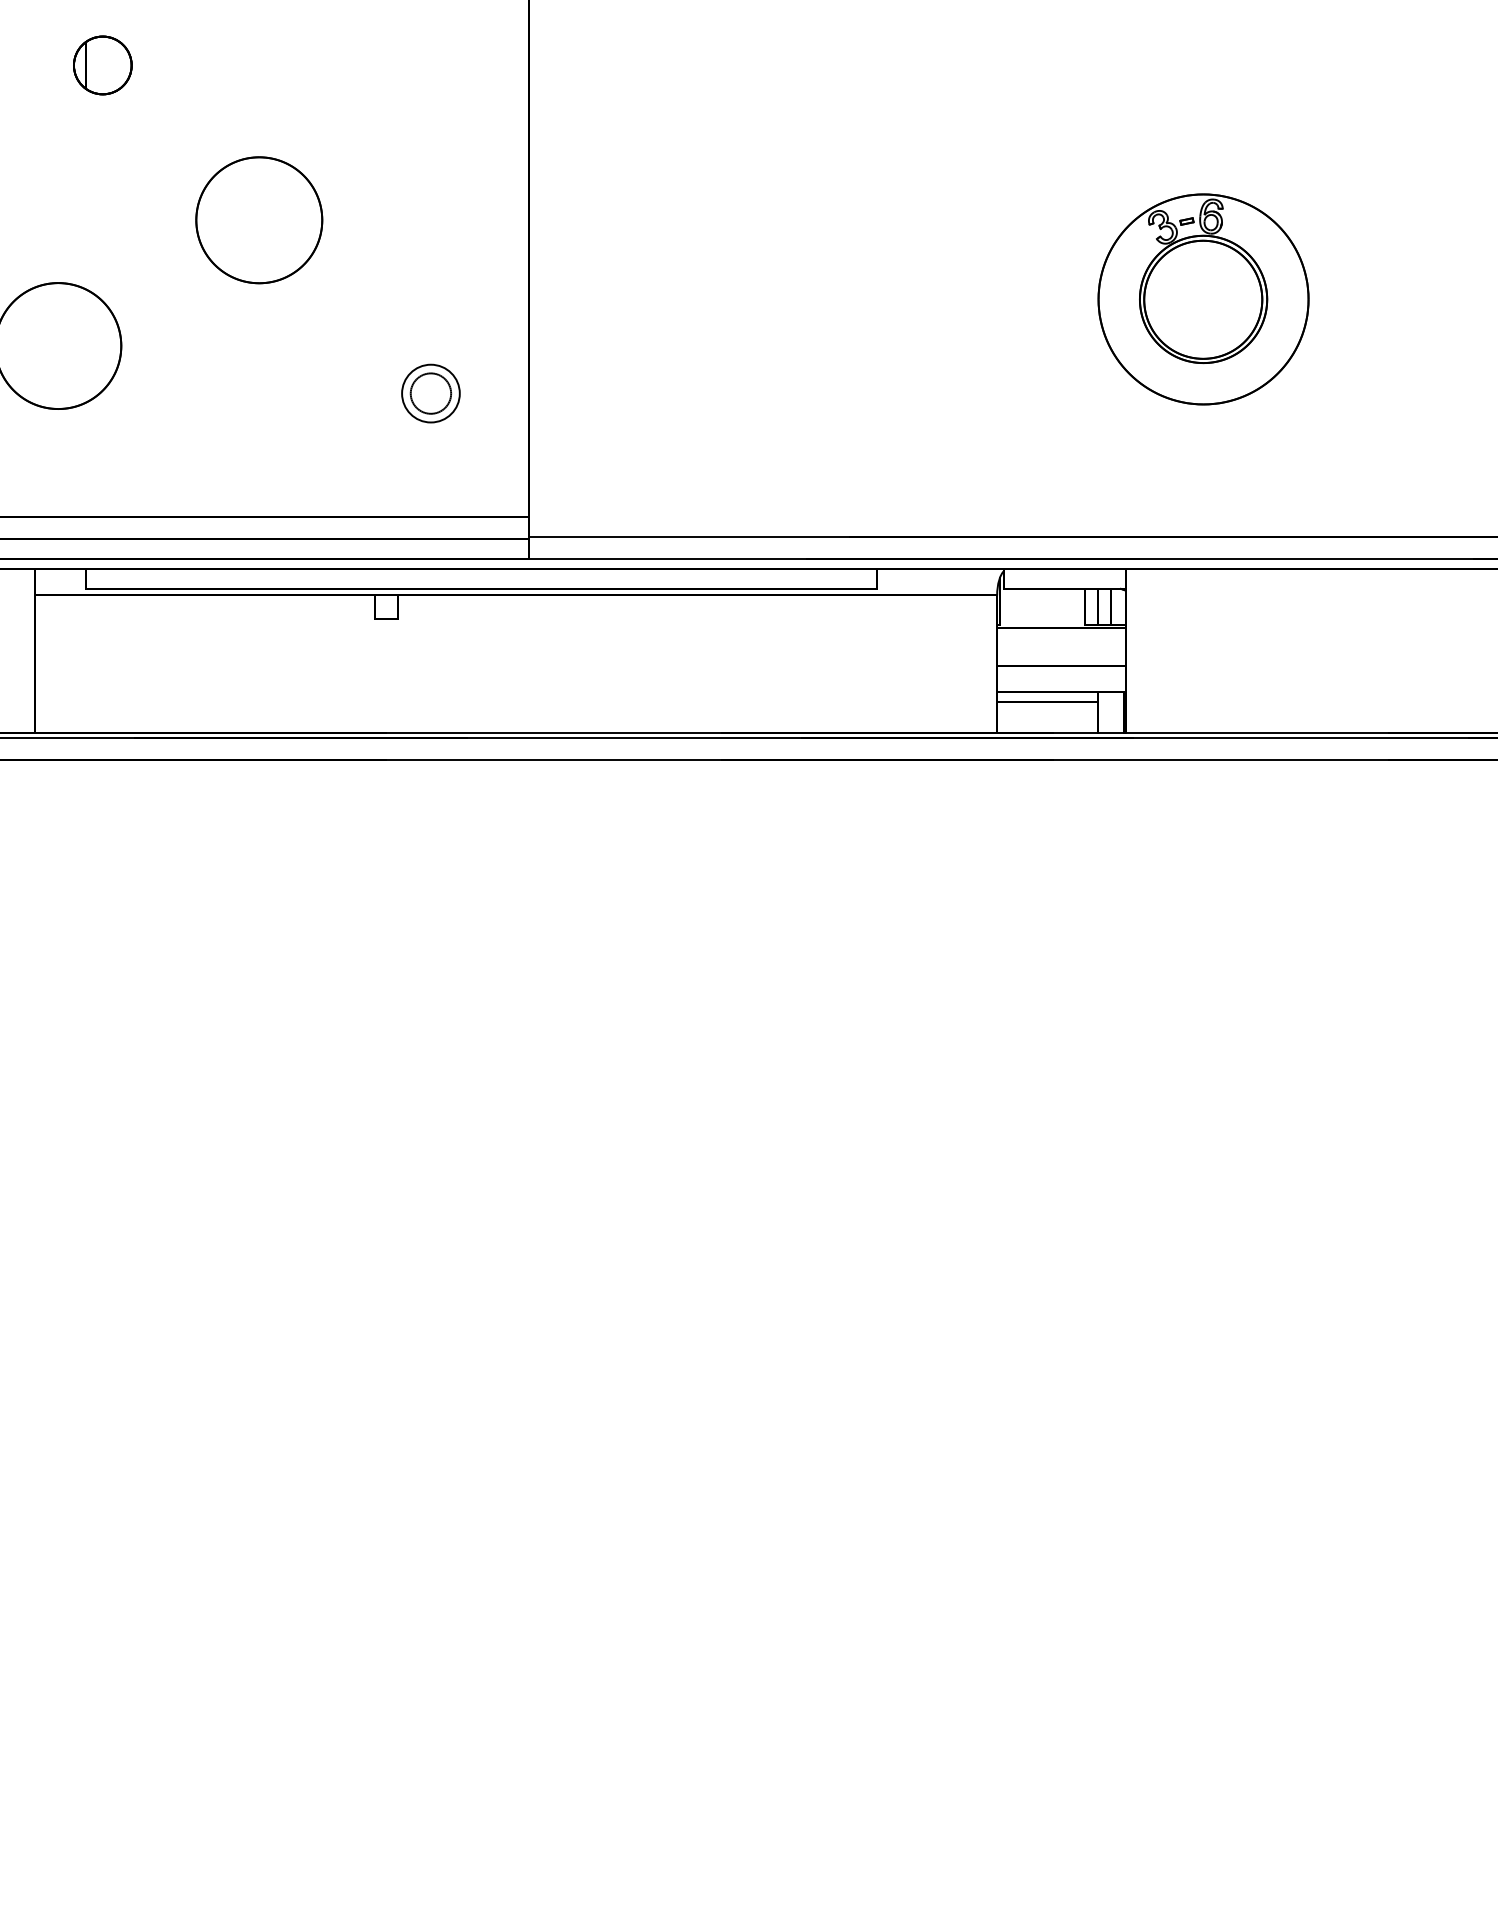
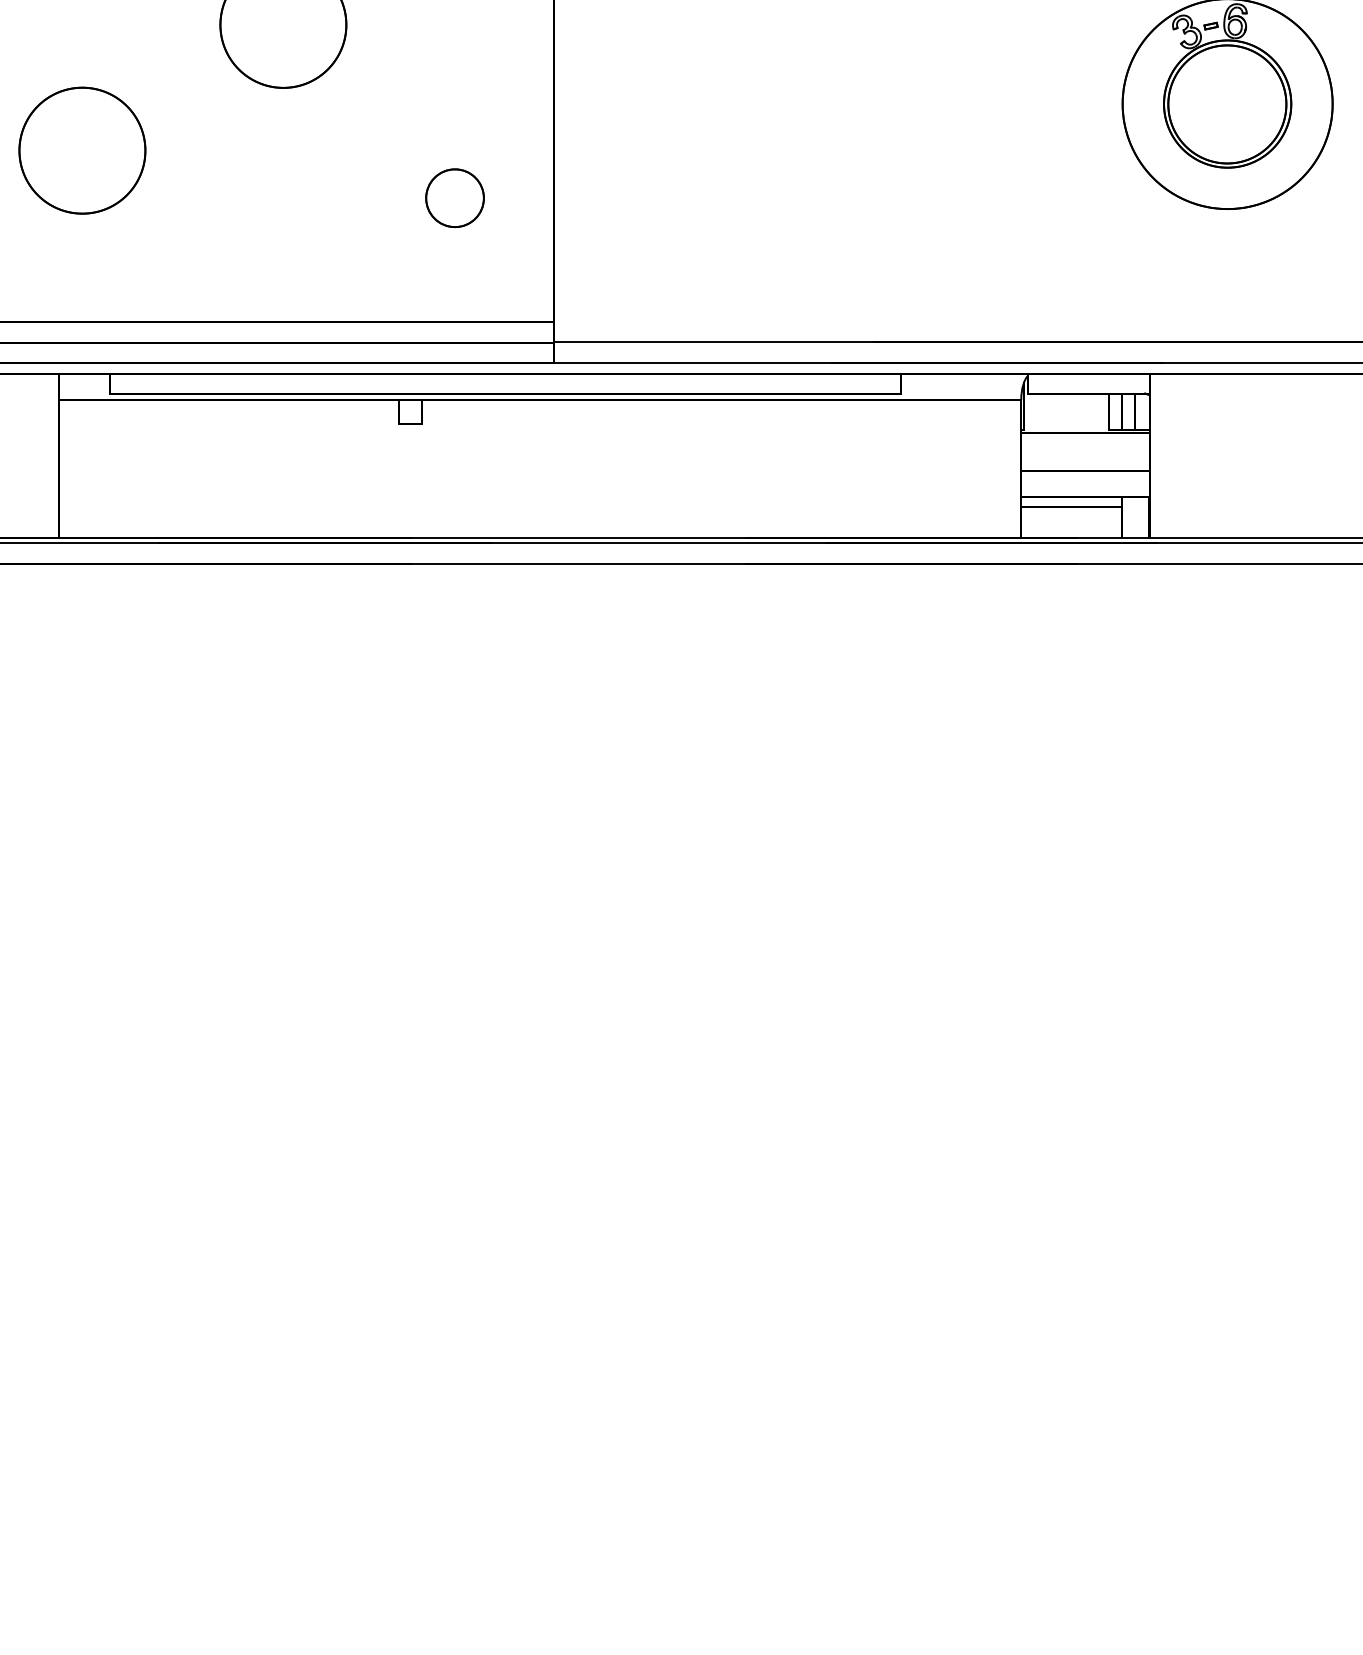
circle: (430, 393) -> (454, 198), size x1.43

